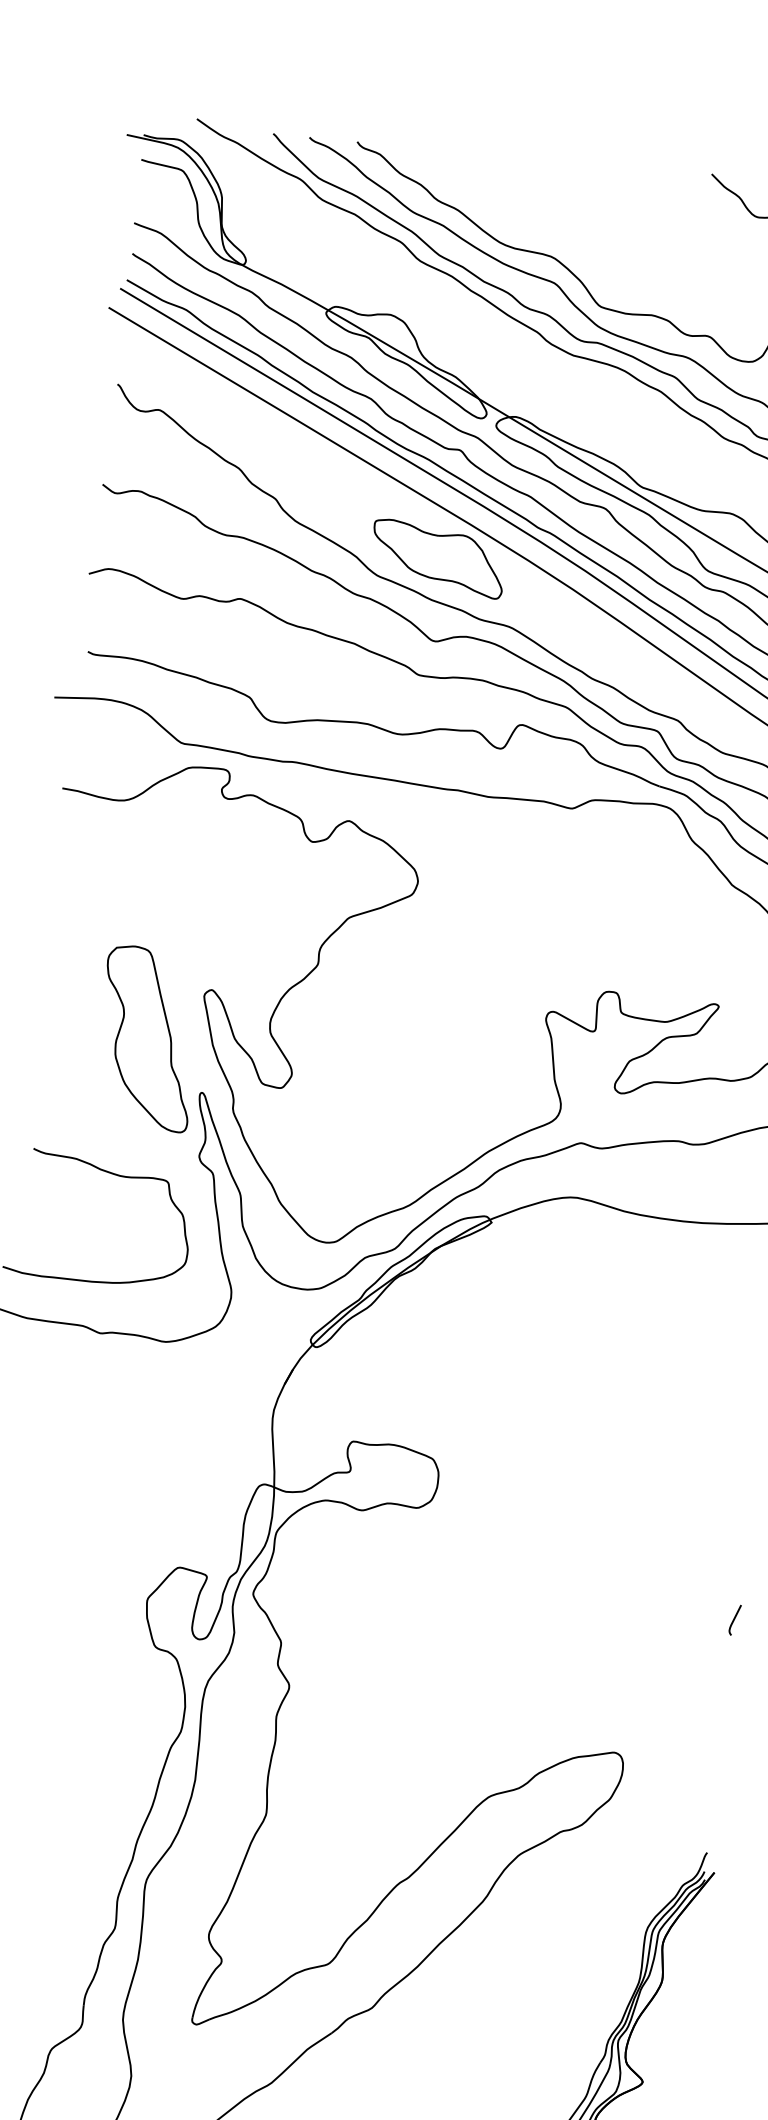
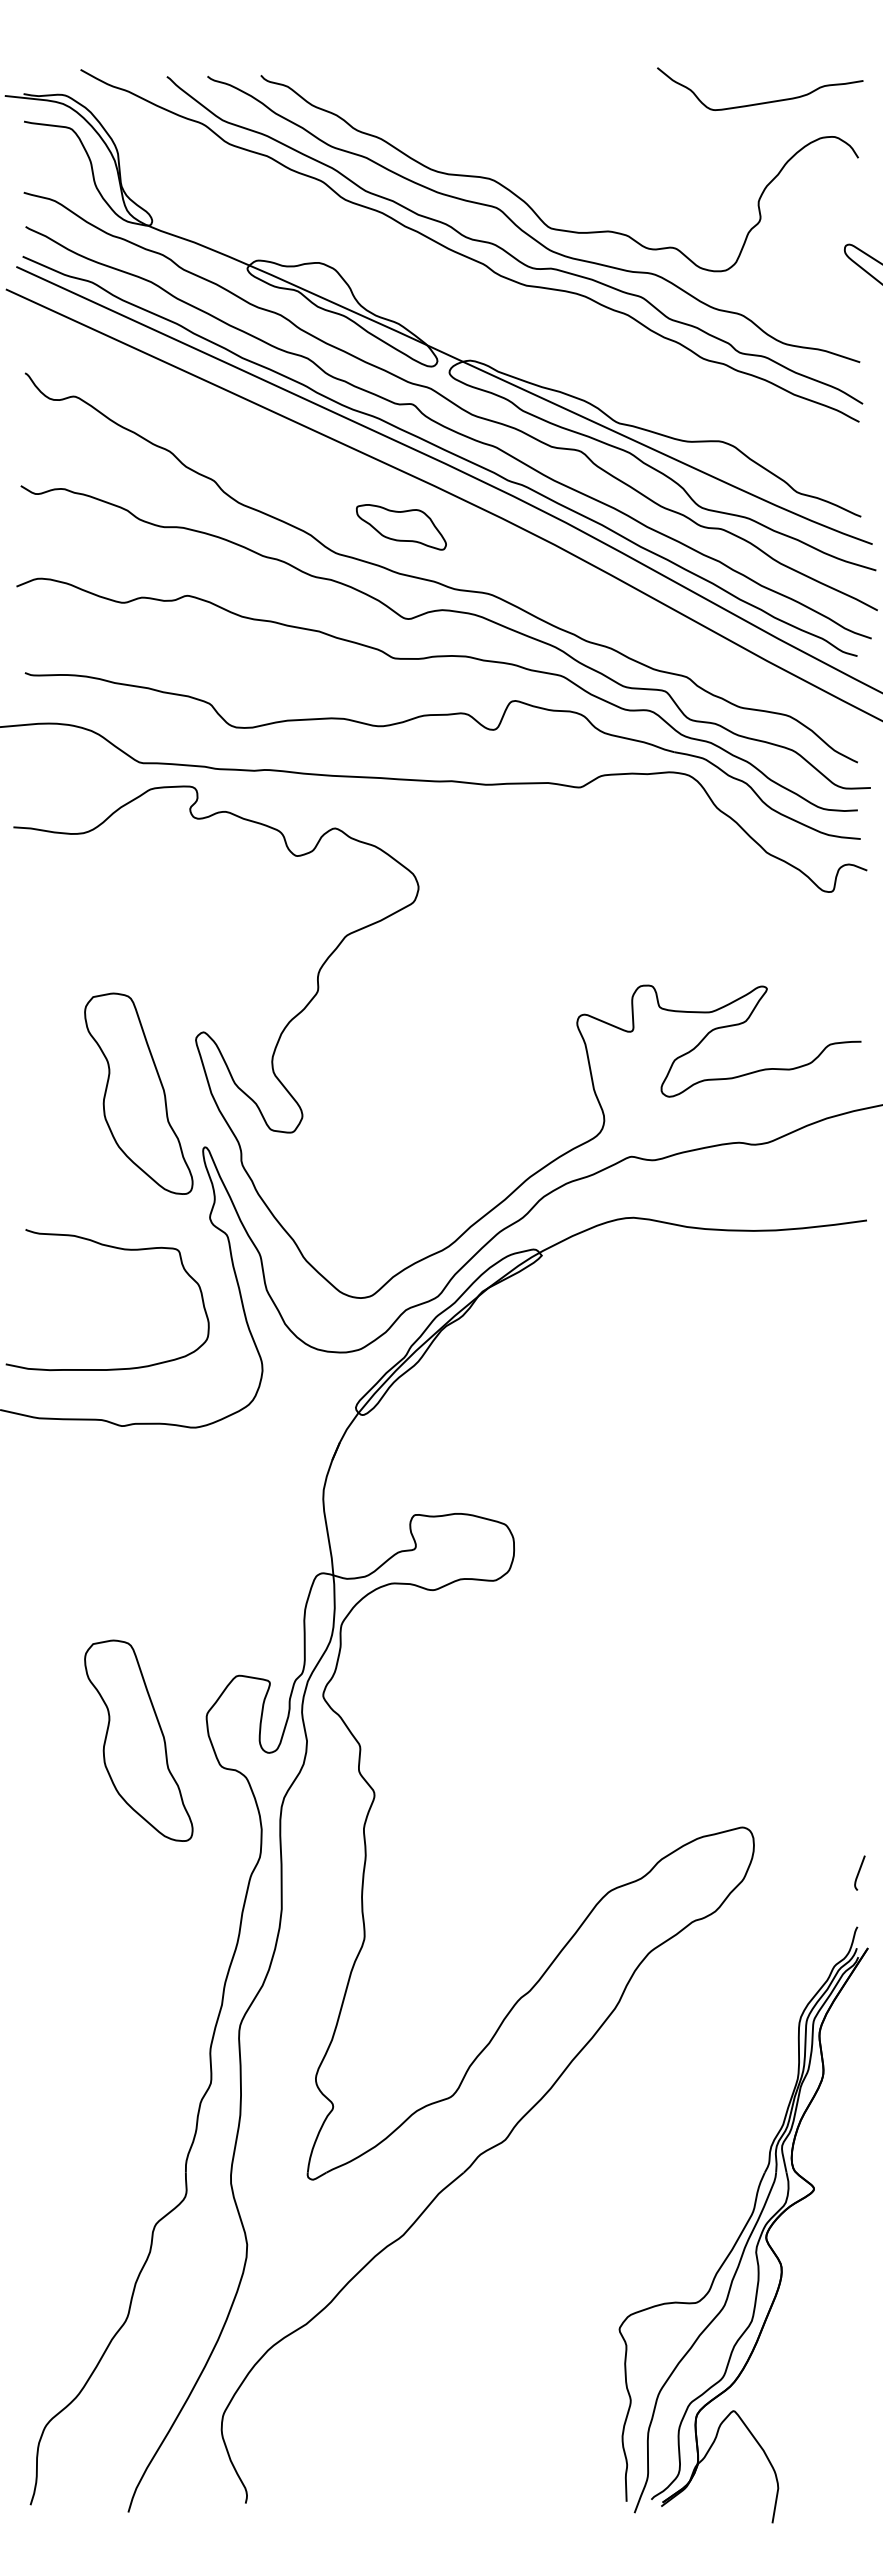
part: (438, 559) -> (401, 527), size x0.6
part: (84, 1615) -> (138, 1740), added
curve: (734, 1619) -> (859, 1872), moved

